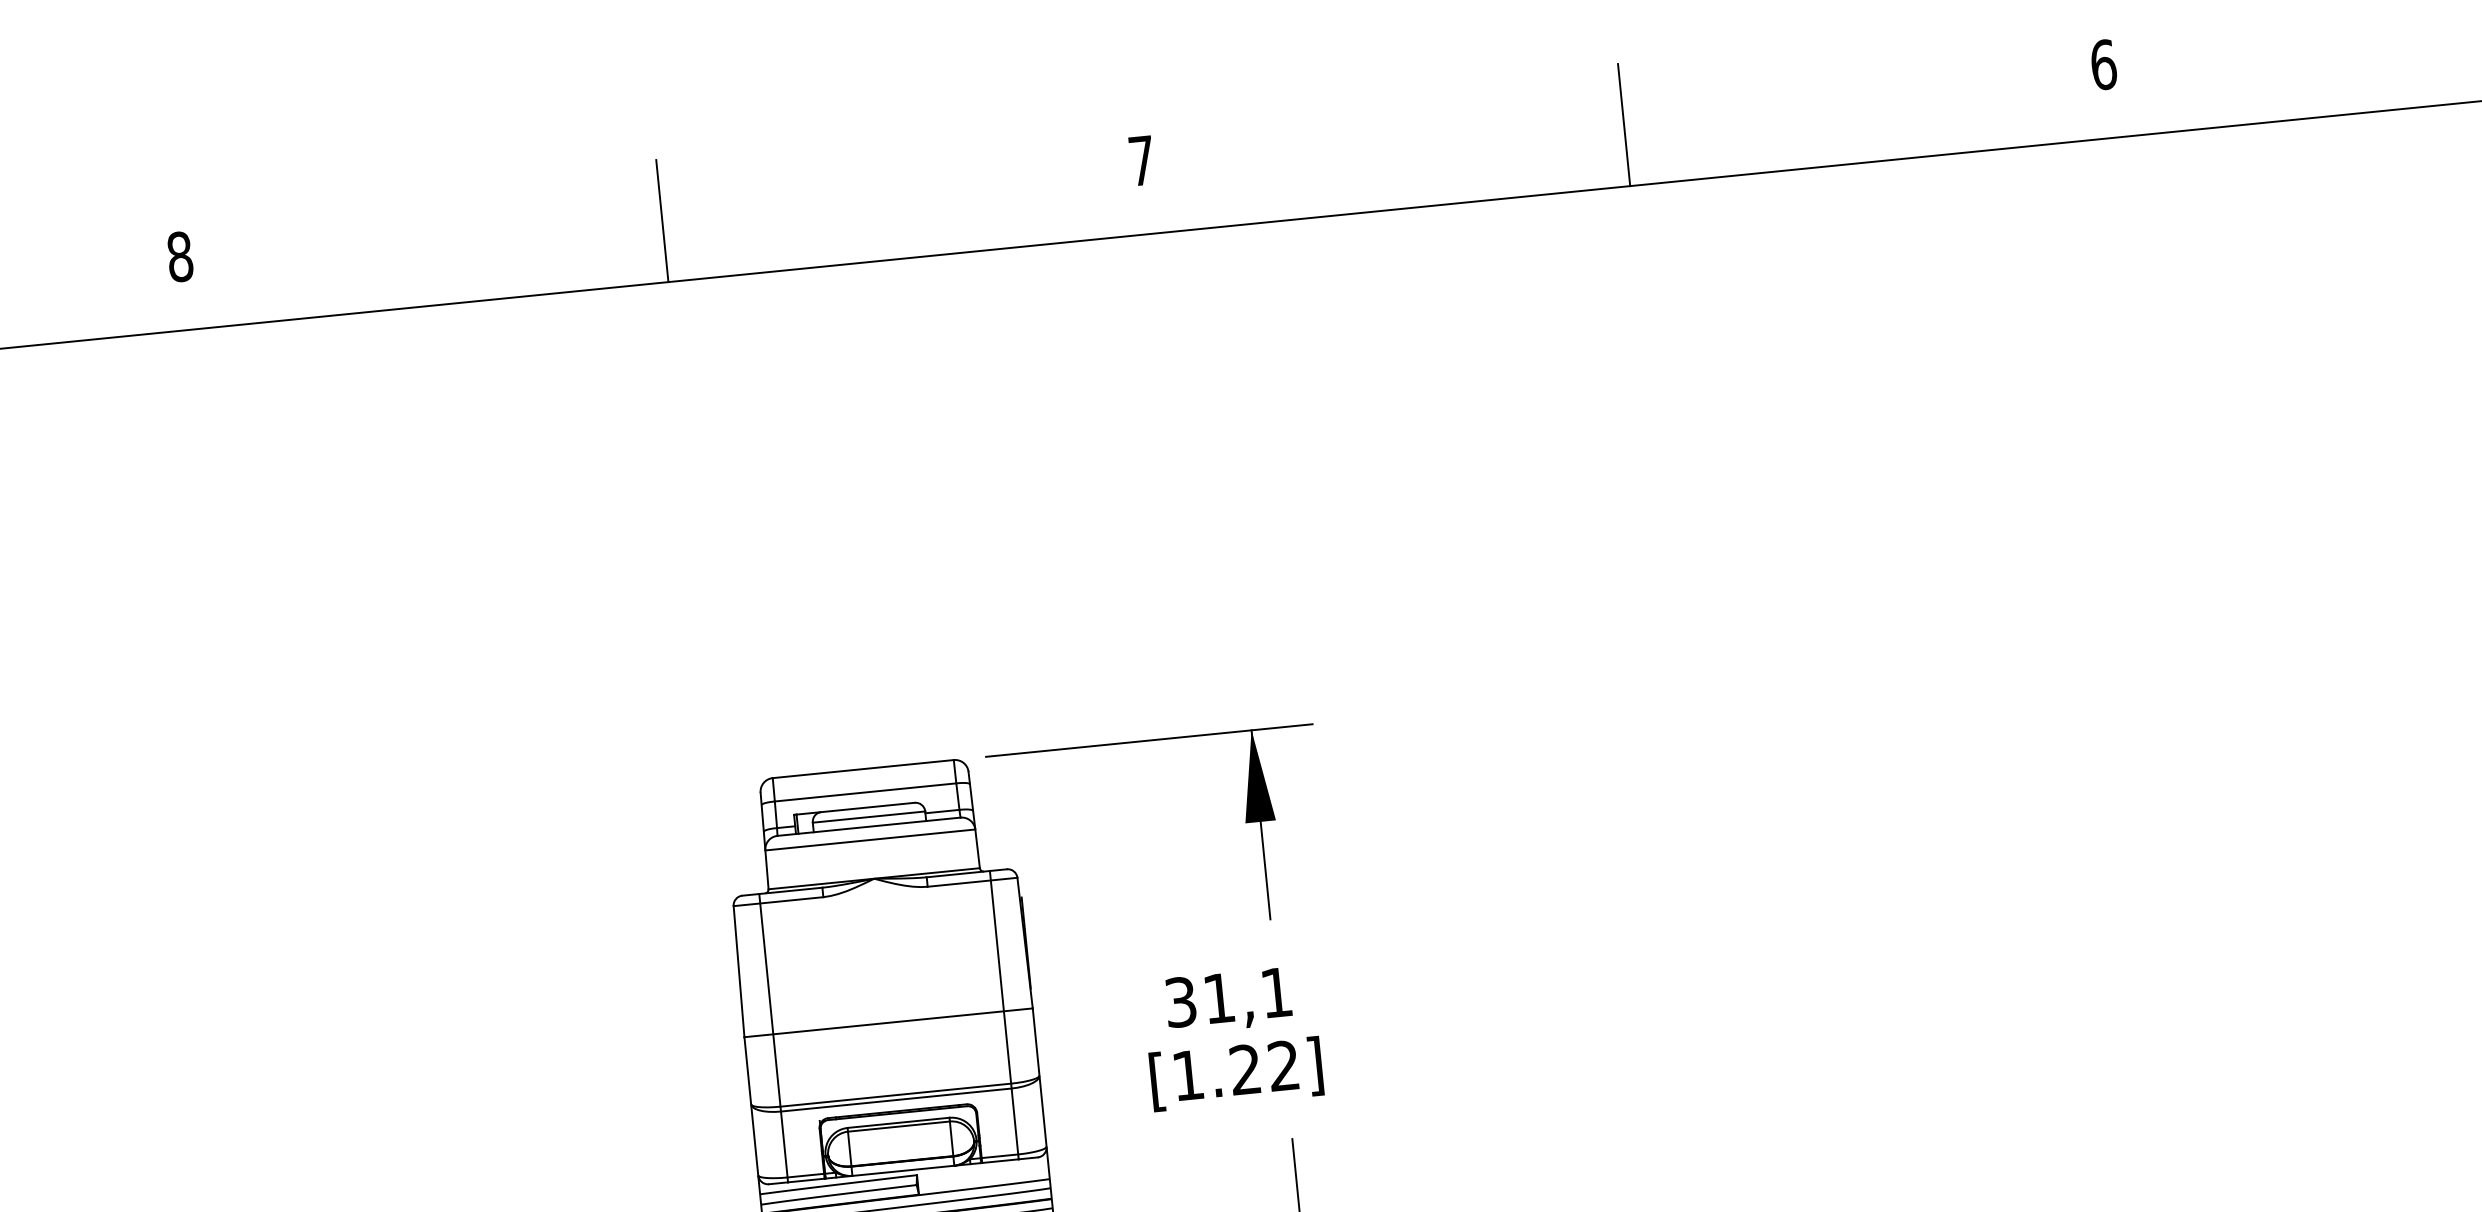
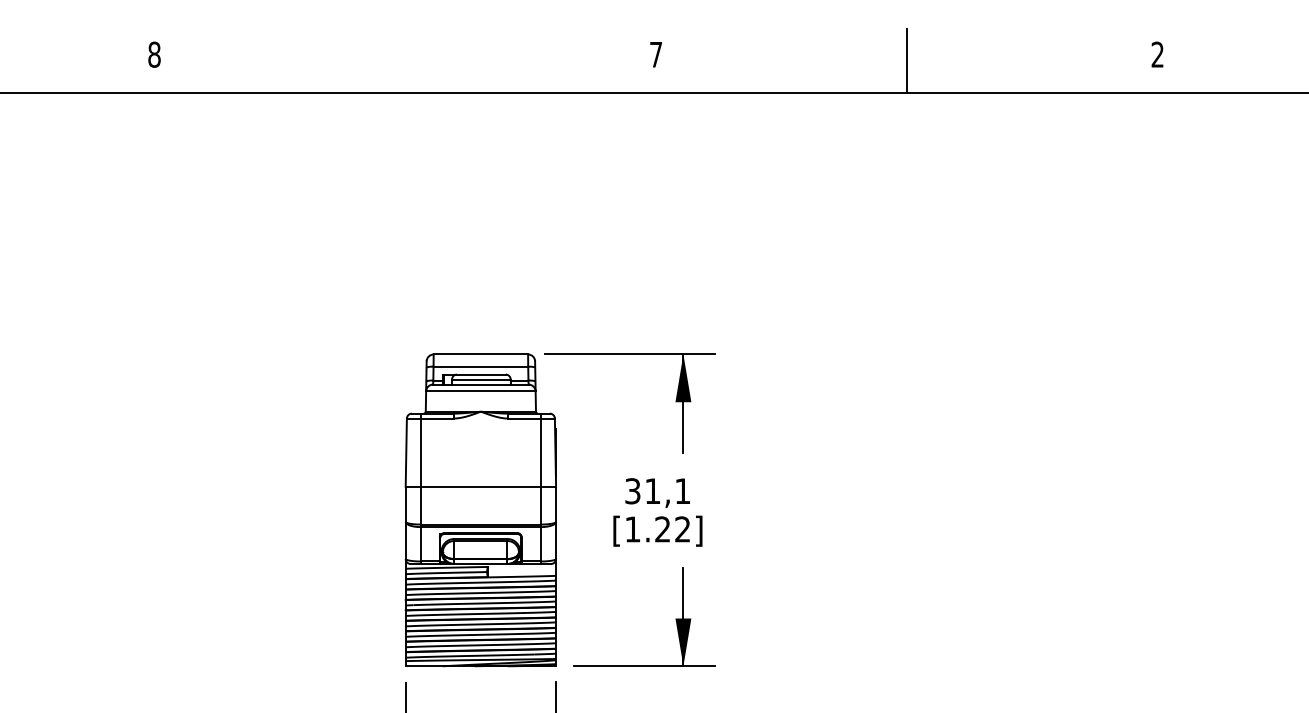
text: (2103, 64) -> (1157, 54), 6 -> 2
line: (662, 219) -> (405, 60), removed

